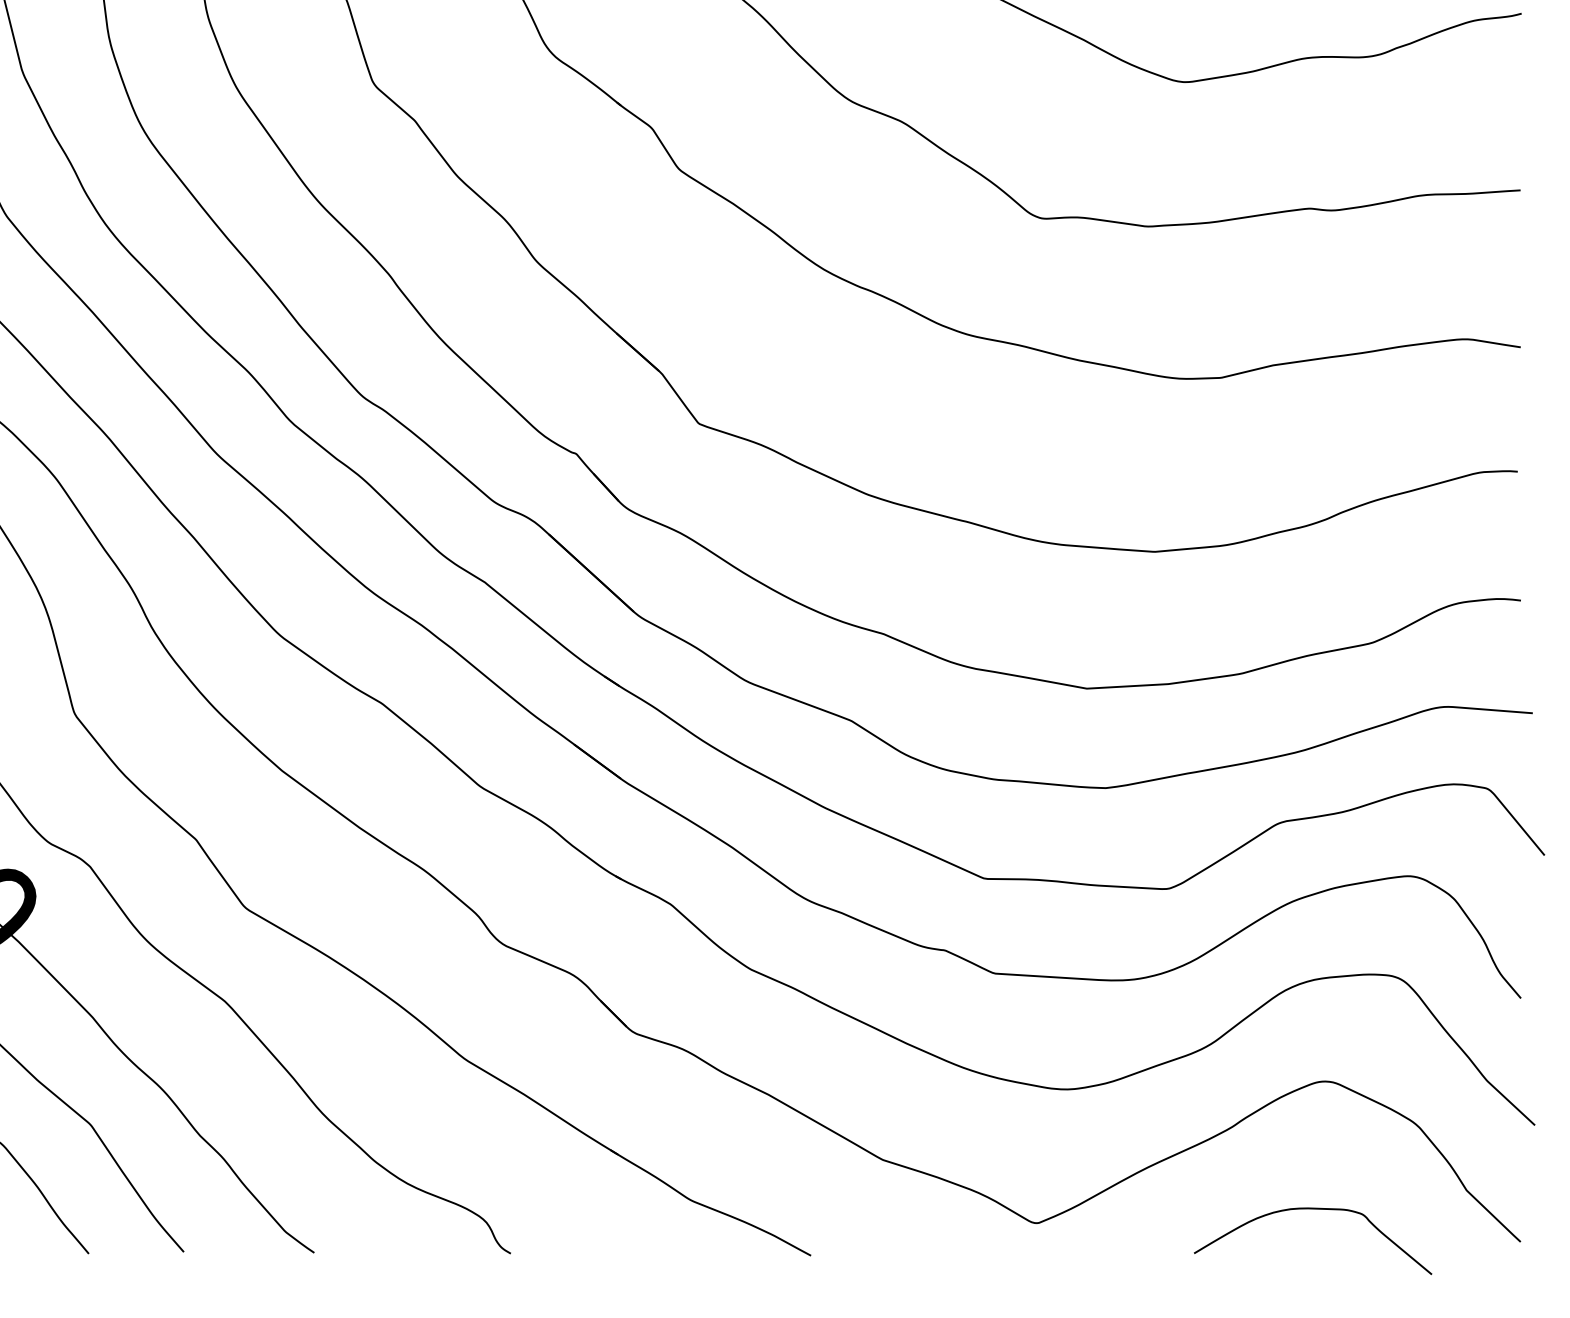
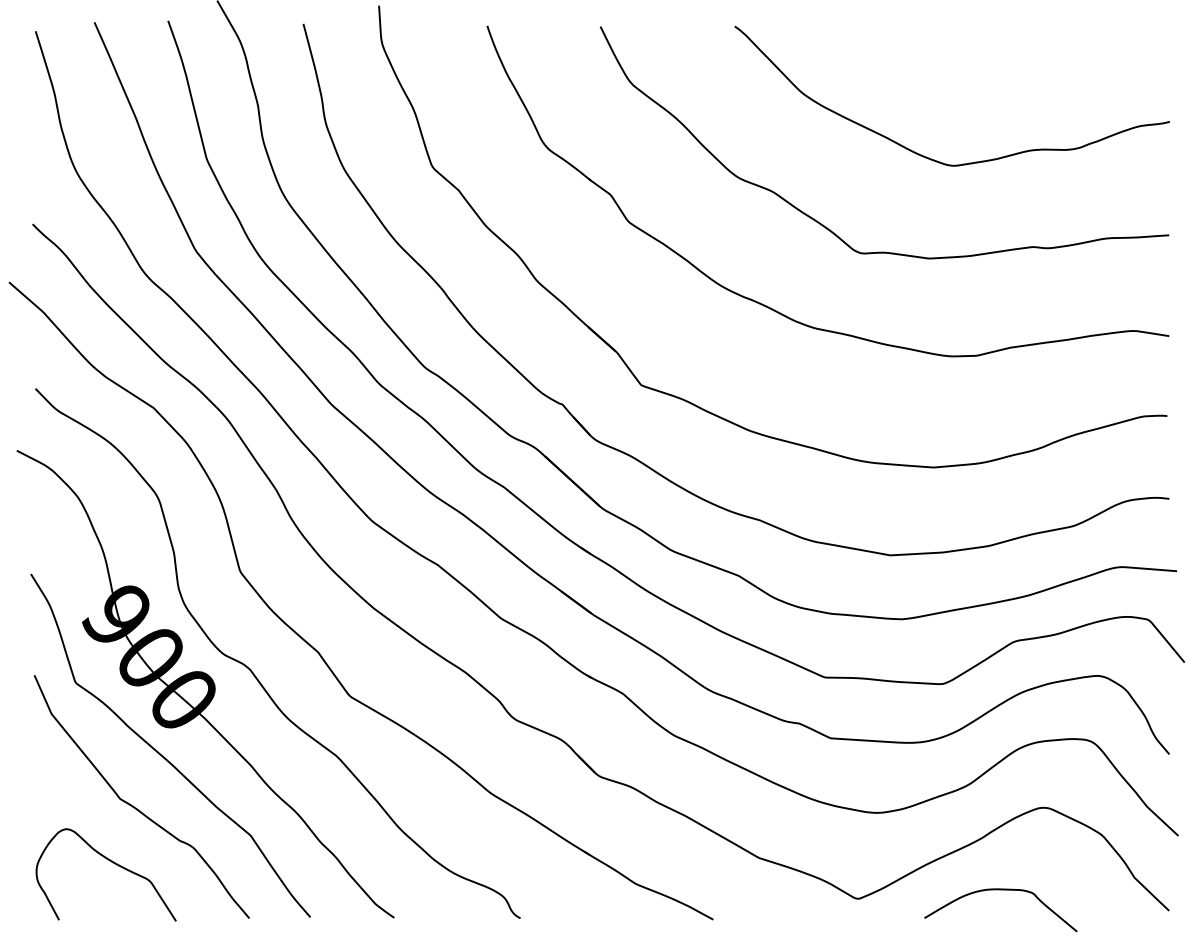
curve: (1312, 1210) -> (1000, 890), moved

